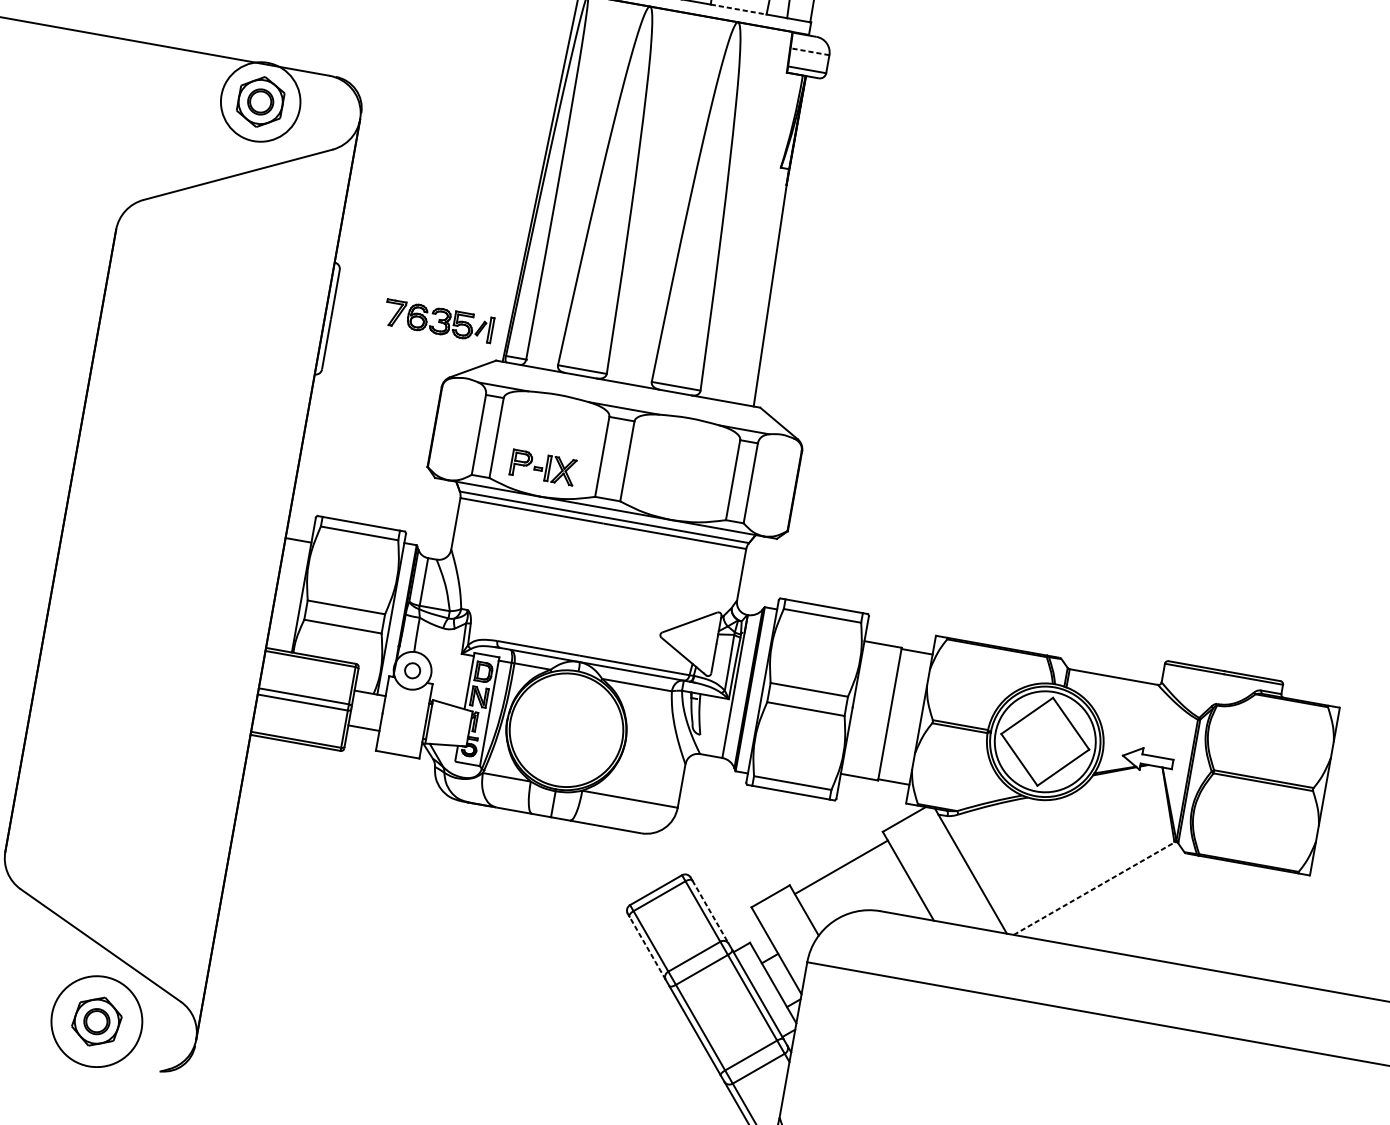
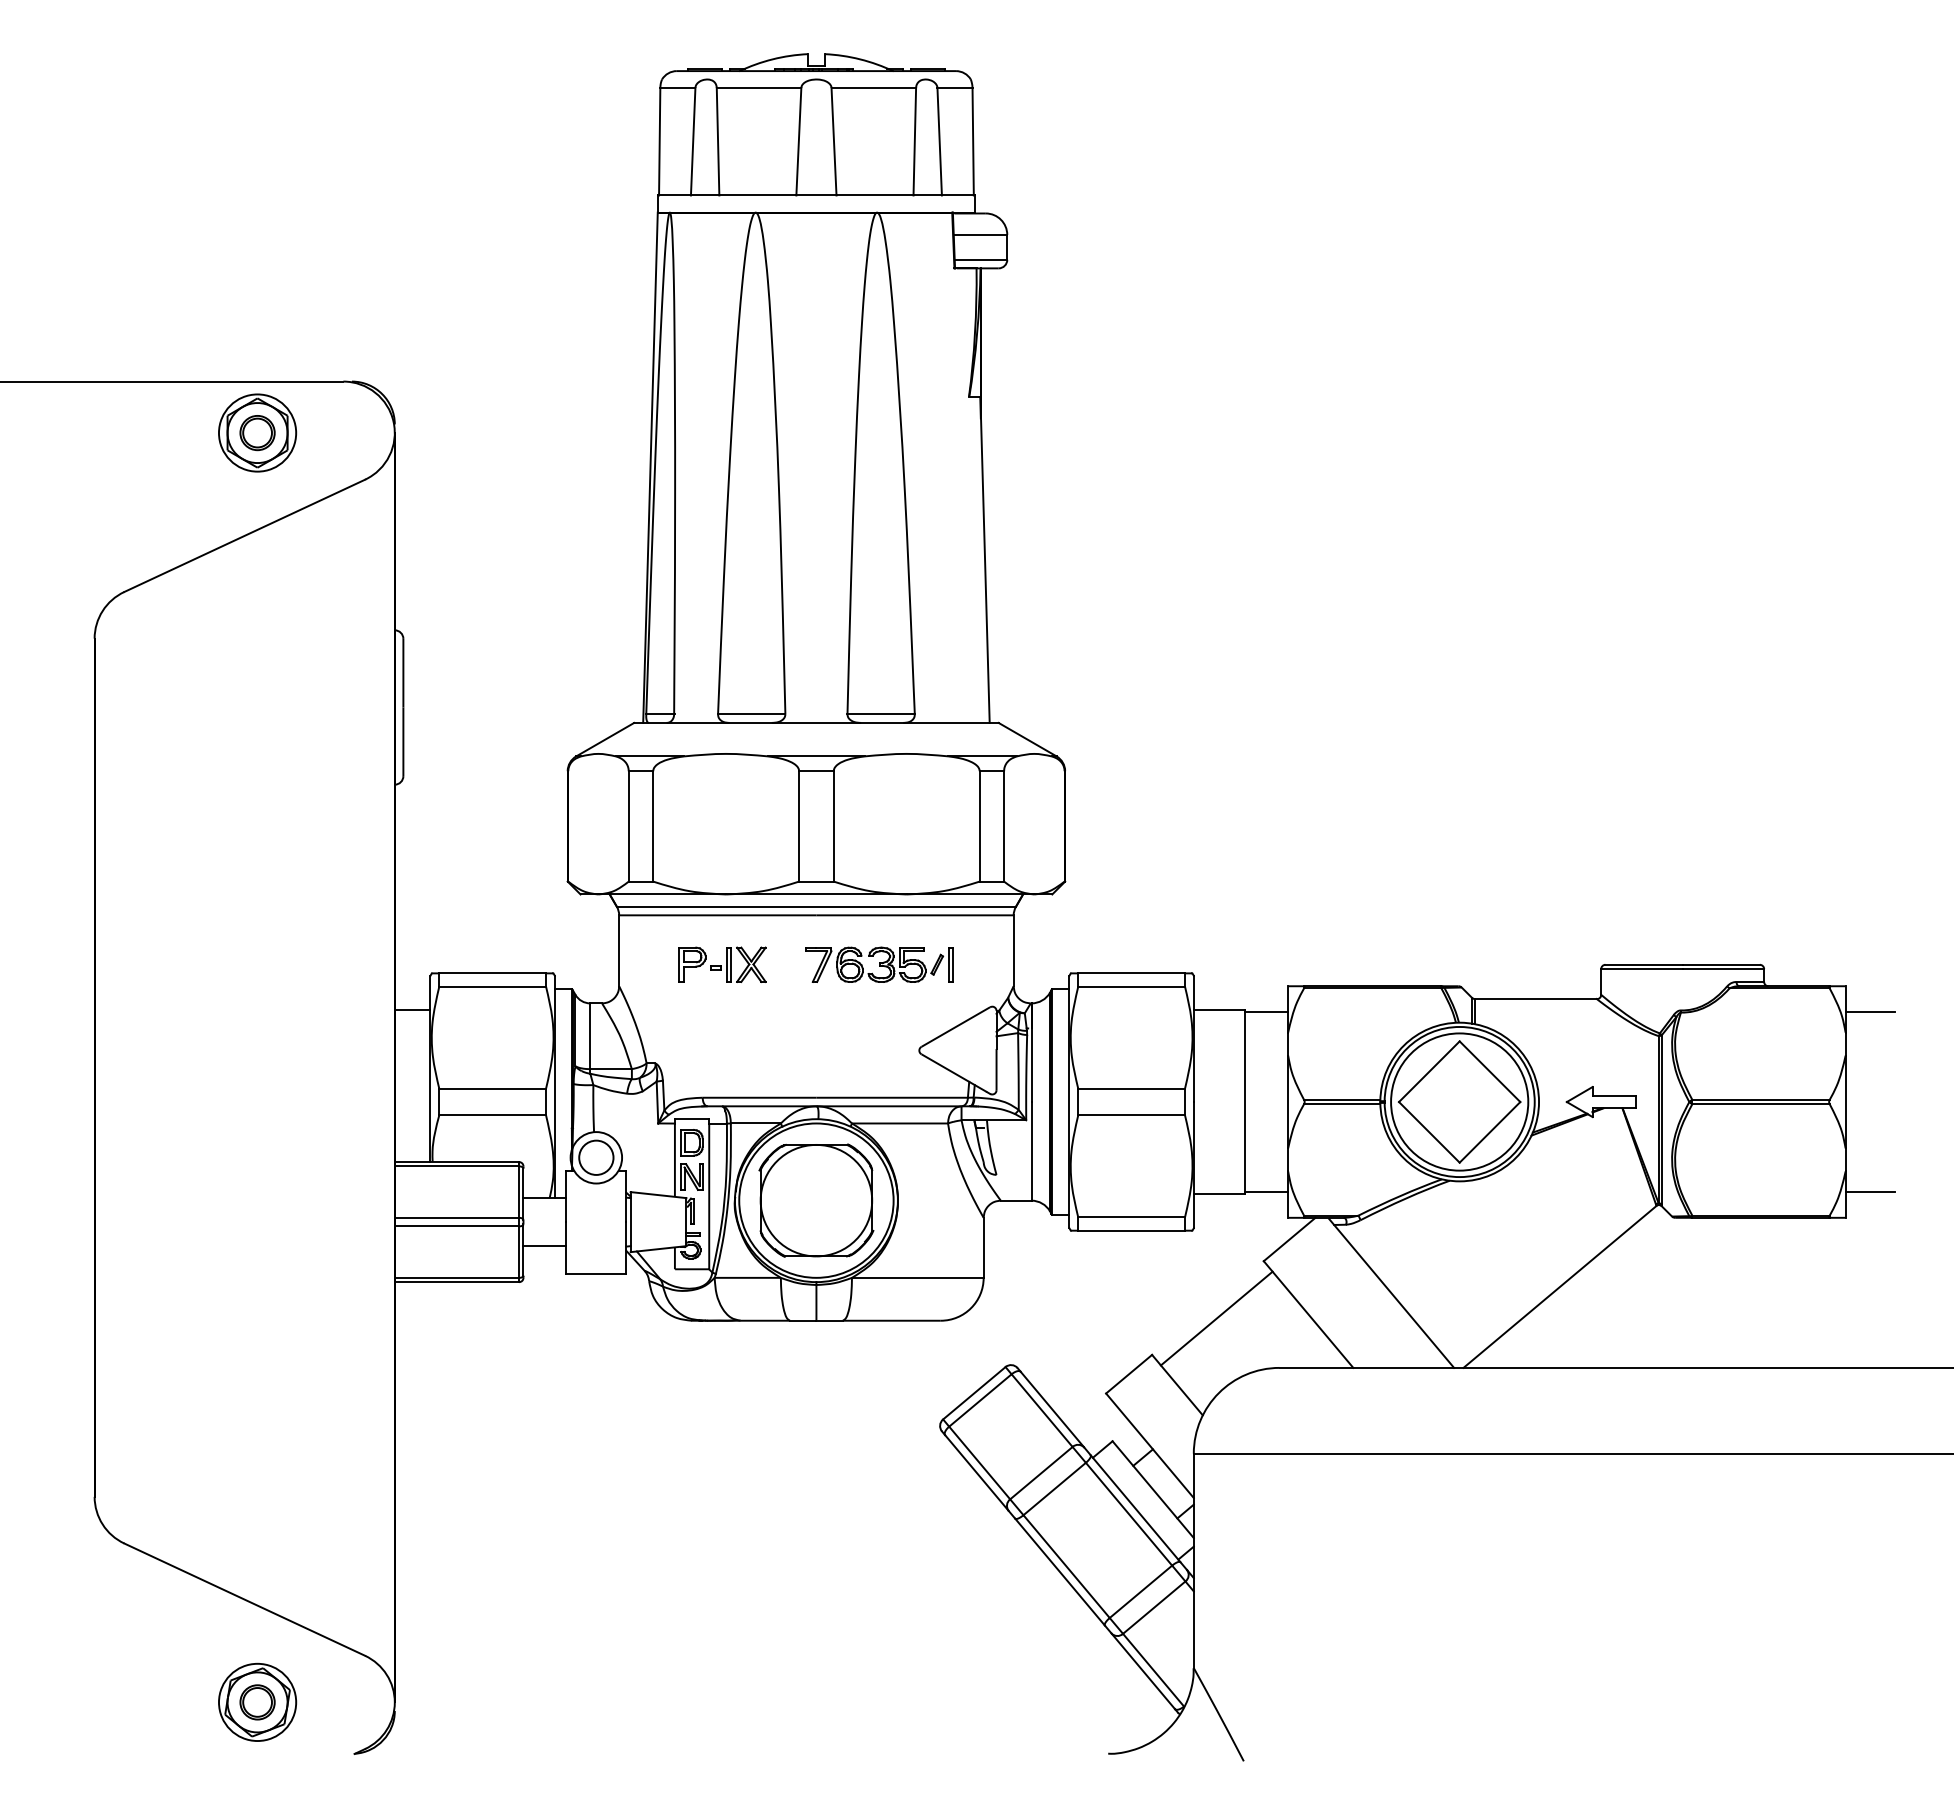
line: (739, 9) -> (875, 195), dashed -> solid
line: (810, 51) -> (980, 234), dashed -> solid
circle: (260, 101) -> (257, 432), size x0.71
part: (439, 320) -> (879, 964), moved
part: (543, 467) -> (722, 964), moved
circle: (412, 670) -> (596, 1157), size x1.67
line: (1354, 729) -> (1870, 1012), added
part: (566, 730) -> (816, 1200), added
line: (1331, 859) -> (1870, 1191), added
line: (1094, 888) -> (1560, 1286), dashed -> solid
line: (710, 912) -> (1052, 1409), dashed -> solid
line: (647, 947) -> (976, 1472), dashed -> solid
circle: (96, 1021) -> (257, 1702), size x0.62

